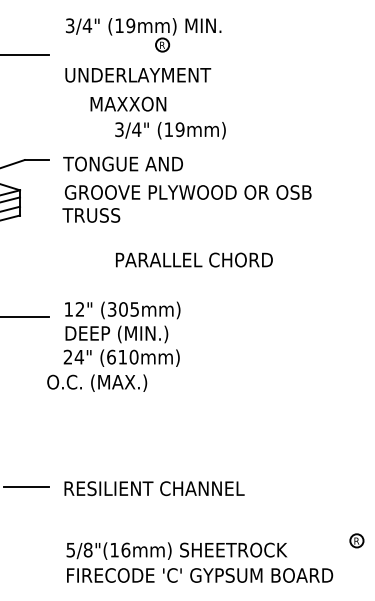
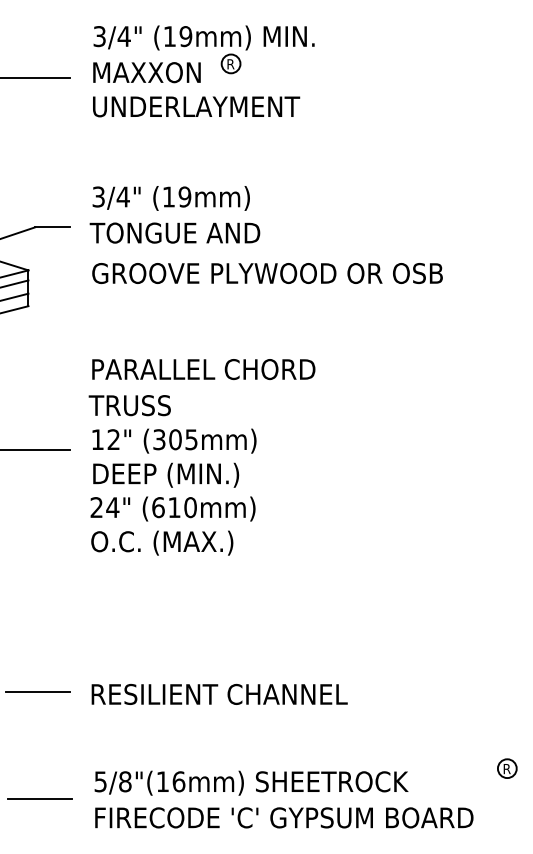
text: (128, 103) -> (147, 71), moved
text: (170, 130) -> (171, 198), moved
text: (91, 215) -> (130, 405), moved
text: (194, 259) -> (203, 368), moved
text: (97, 382) -> (162, 542), moved
line: (27, 561) -> (39, 797), added

